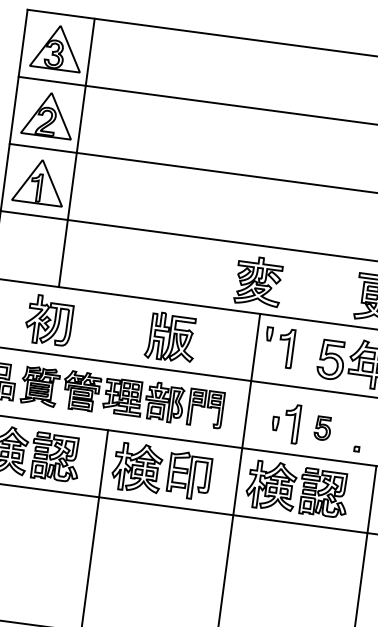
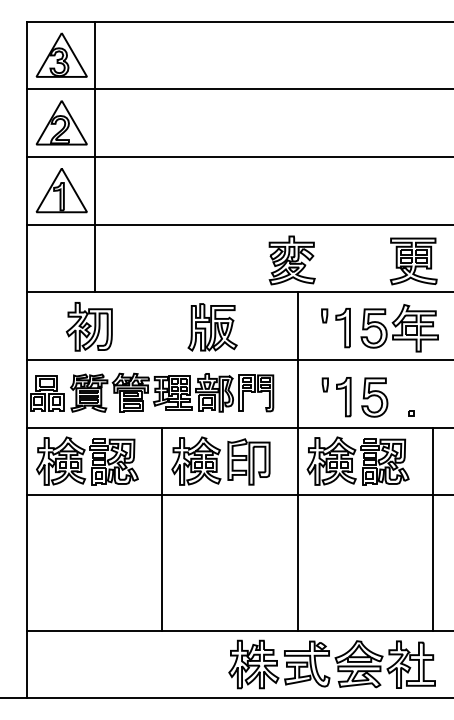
part: (279, 339) -> (335, 320), moved
part: (274, 423) -> (324, 384), moved
part: (322, 428) -> (374, 397), size x1.67

